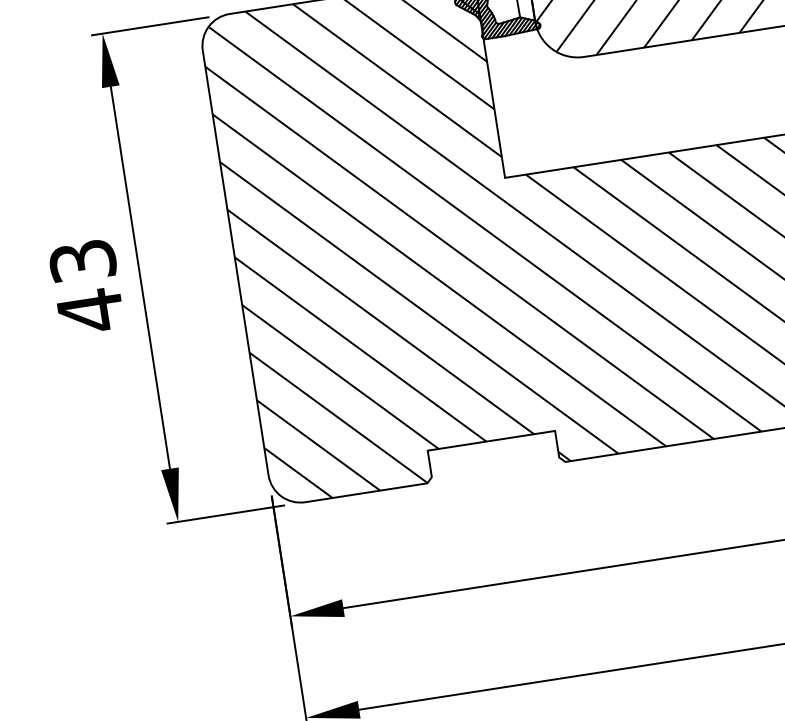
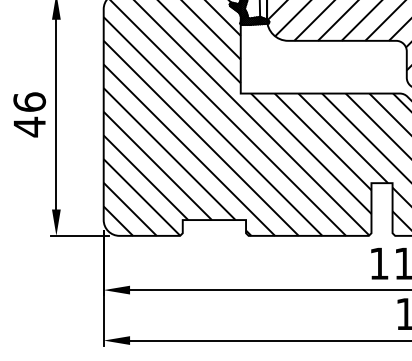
text: (82, 259) -> (29, 101), 43 -> 46

